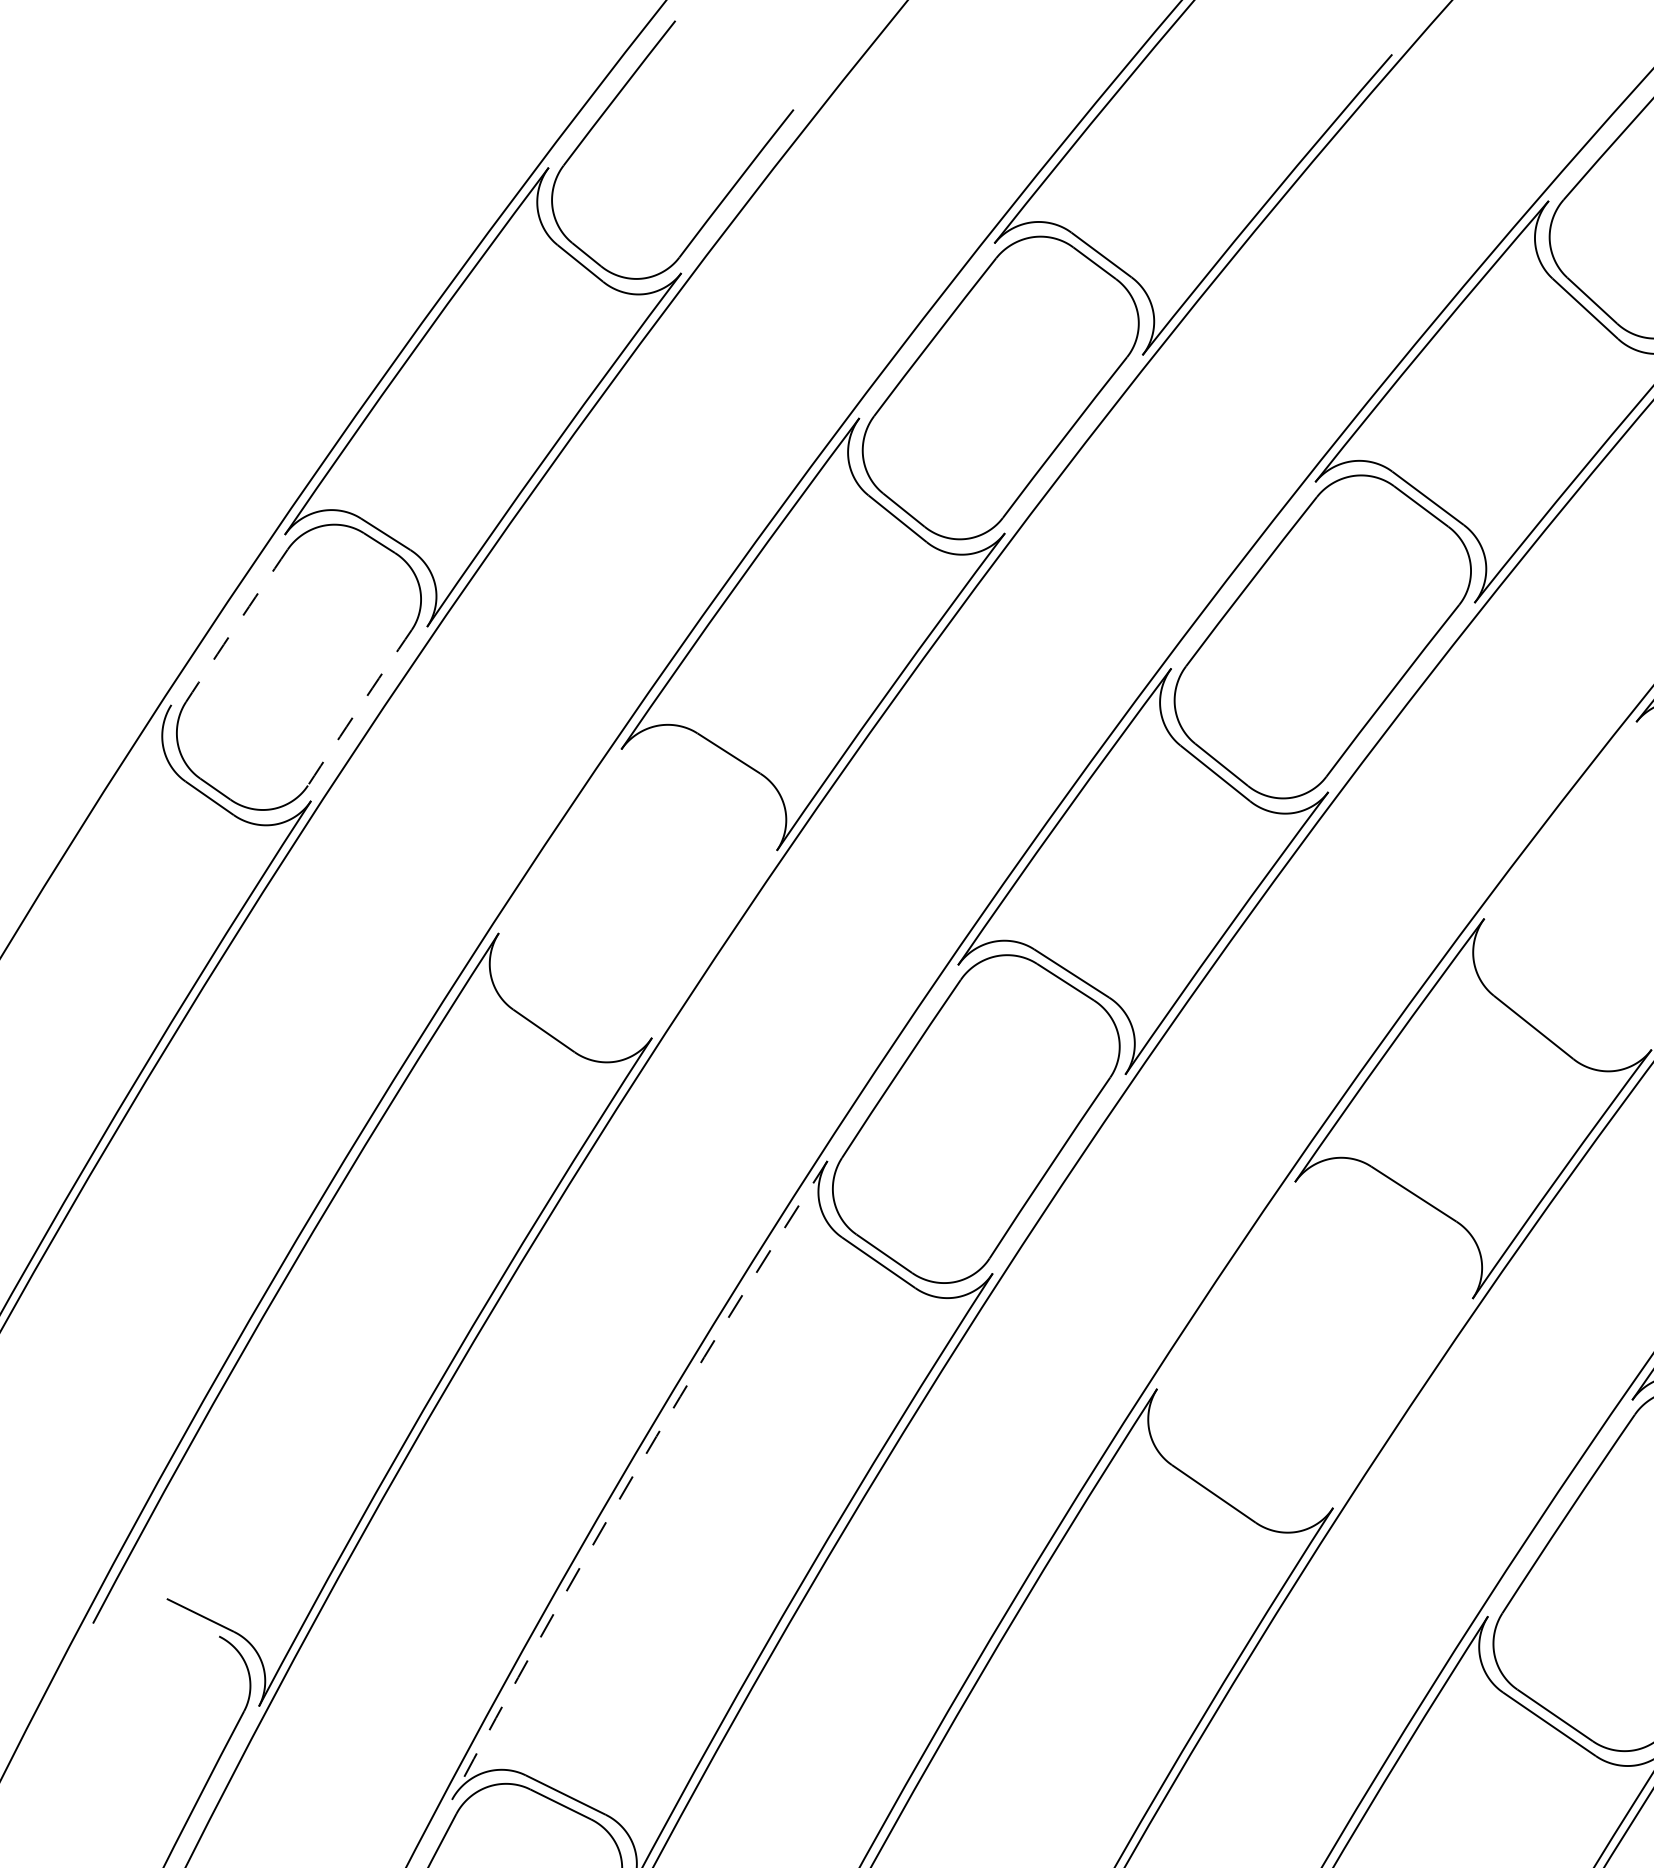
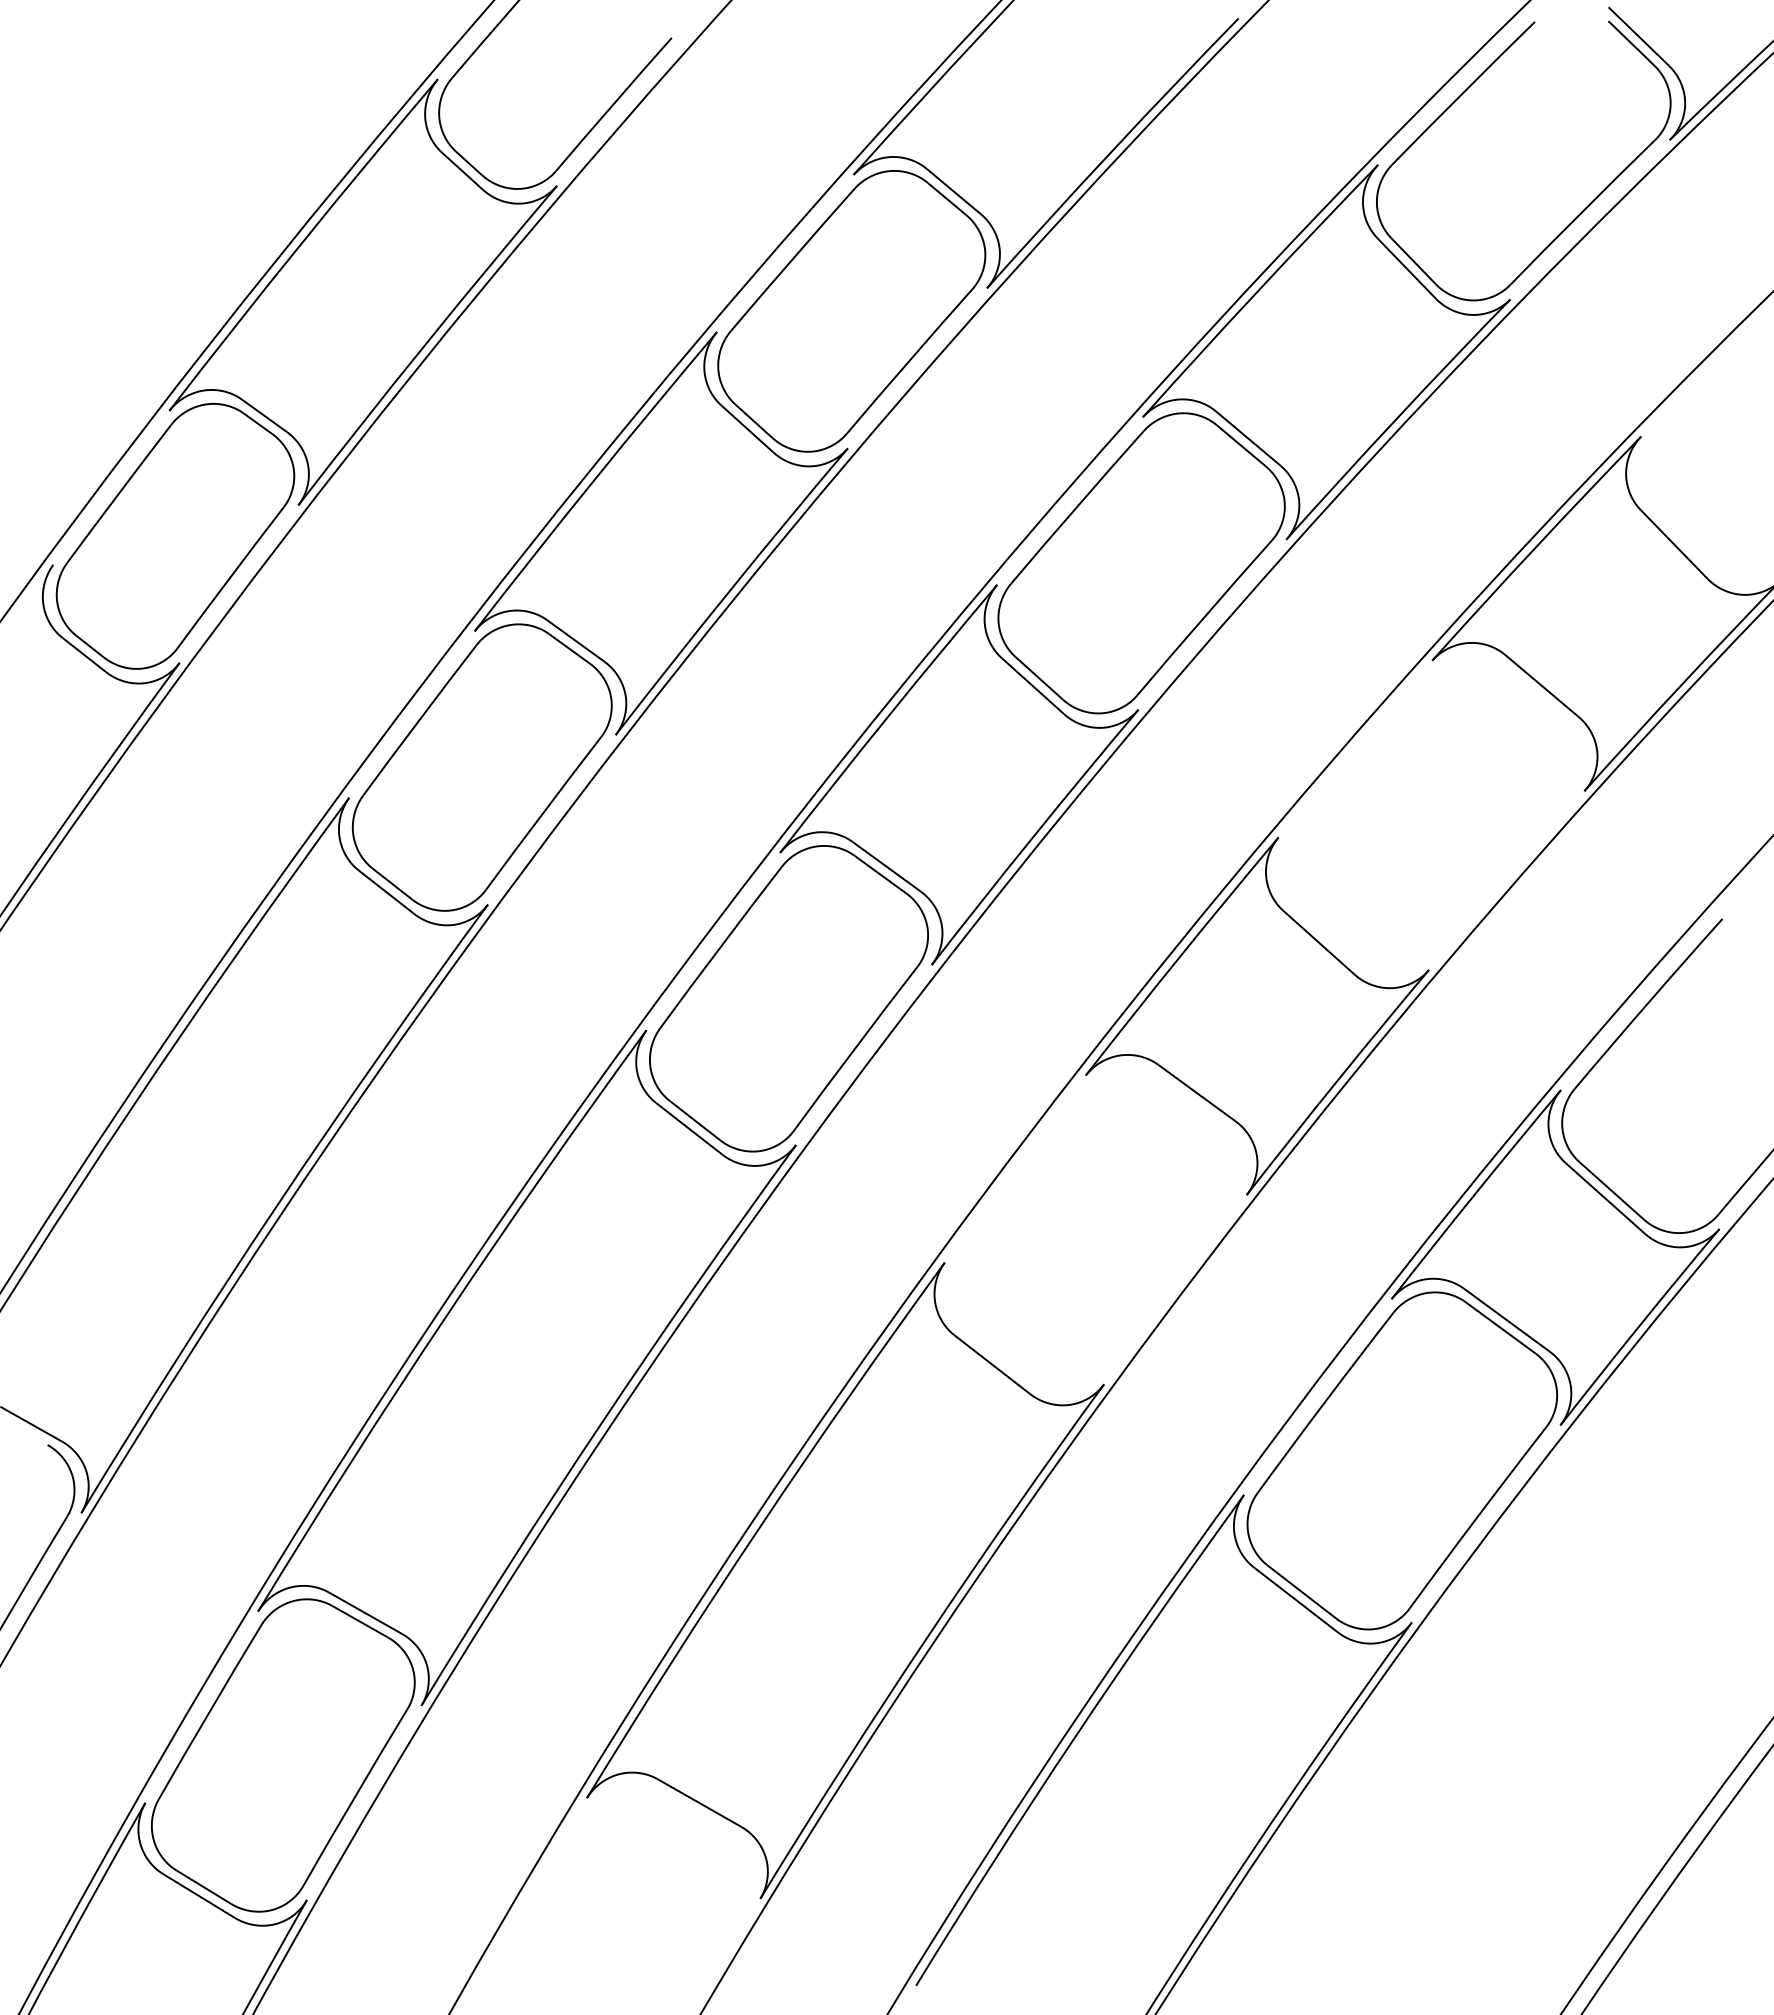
arc: (236, 625) -> (118, 493), dashed -> solid
arc: (359, 707) -> (230, 577), dashed -> solid
part: (636, 893) -> (481, 767), added
arc: (633, 1476) -> (446, 1316), dashed -> solid

